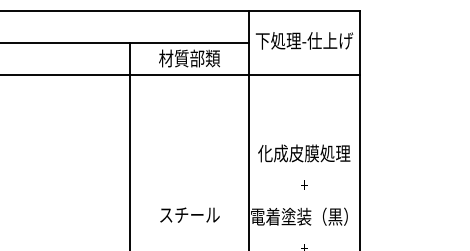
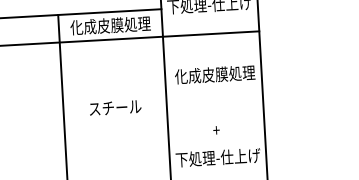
text: (189, 58) -> (110, 25), 材質部類 -> 化成皮膜処理
text: (304, 153) -> (215, 74), moved
text: (189, 214) -> (115, 107), moved
text: (302, 216) -> (216, 157), 電着塗装（黒） -> 下処理-仕上げ

